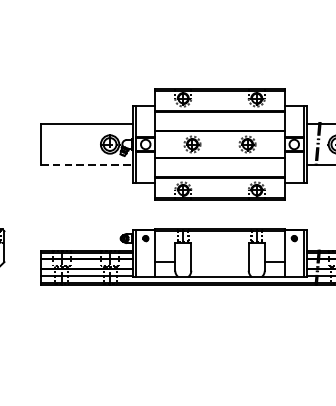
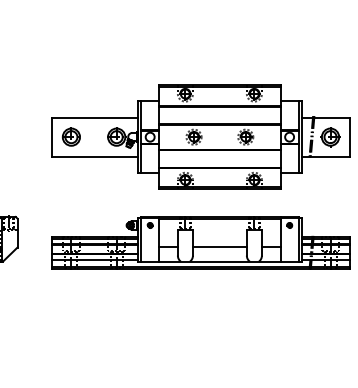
part: (60, 143) -> (70, 136), added
line: (87, 165) -> (95, 156), dashed -> solid
line: (219, 262) -> (219, 247), added

